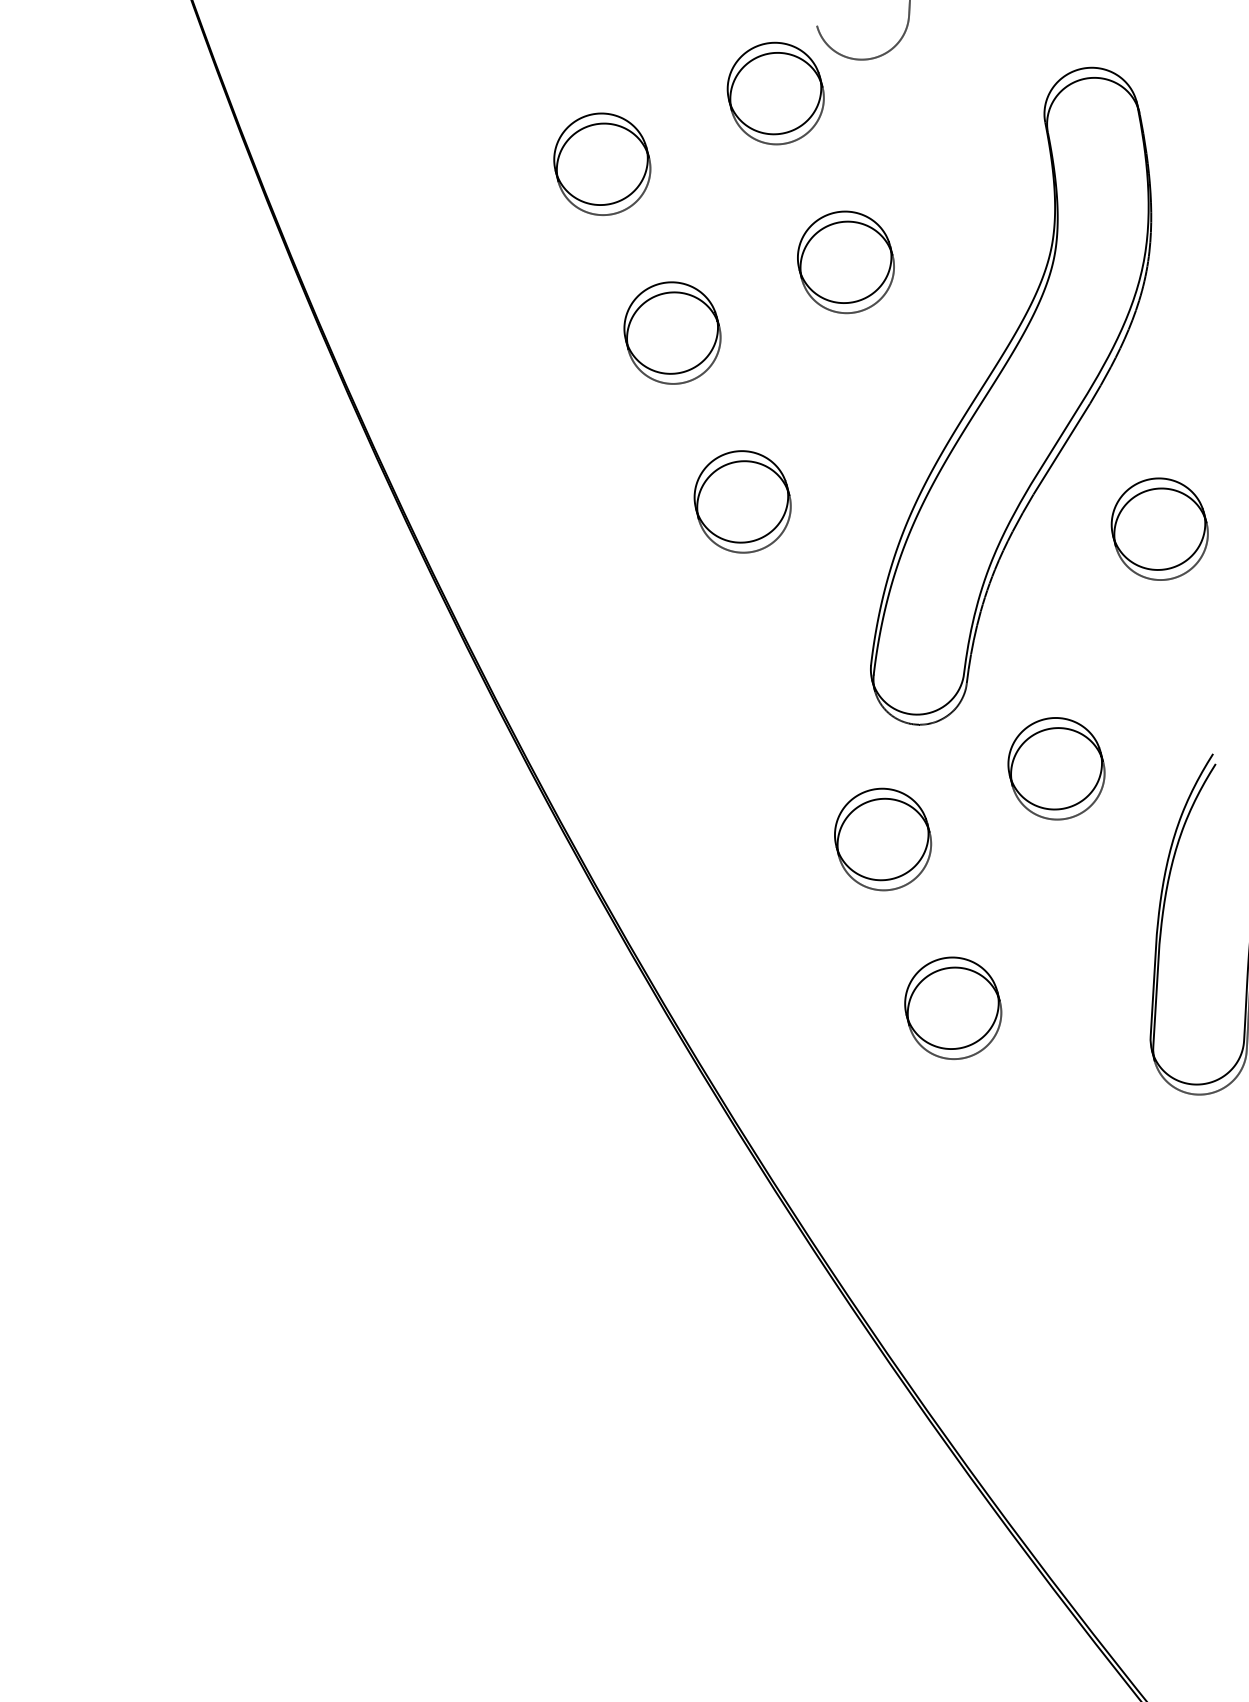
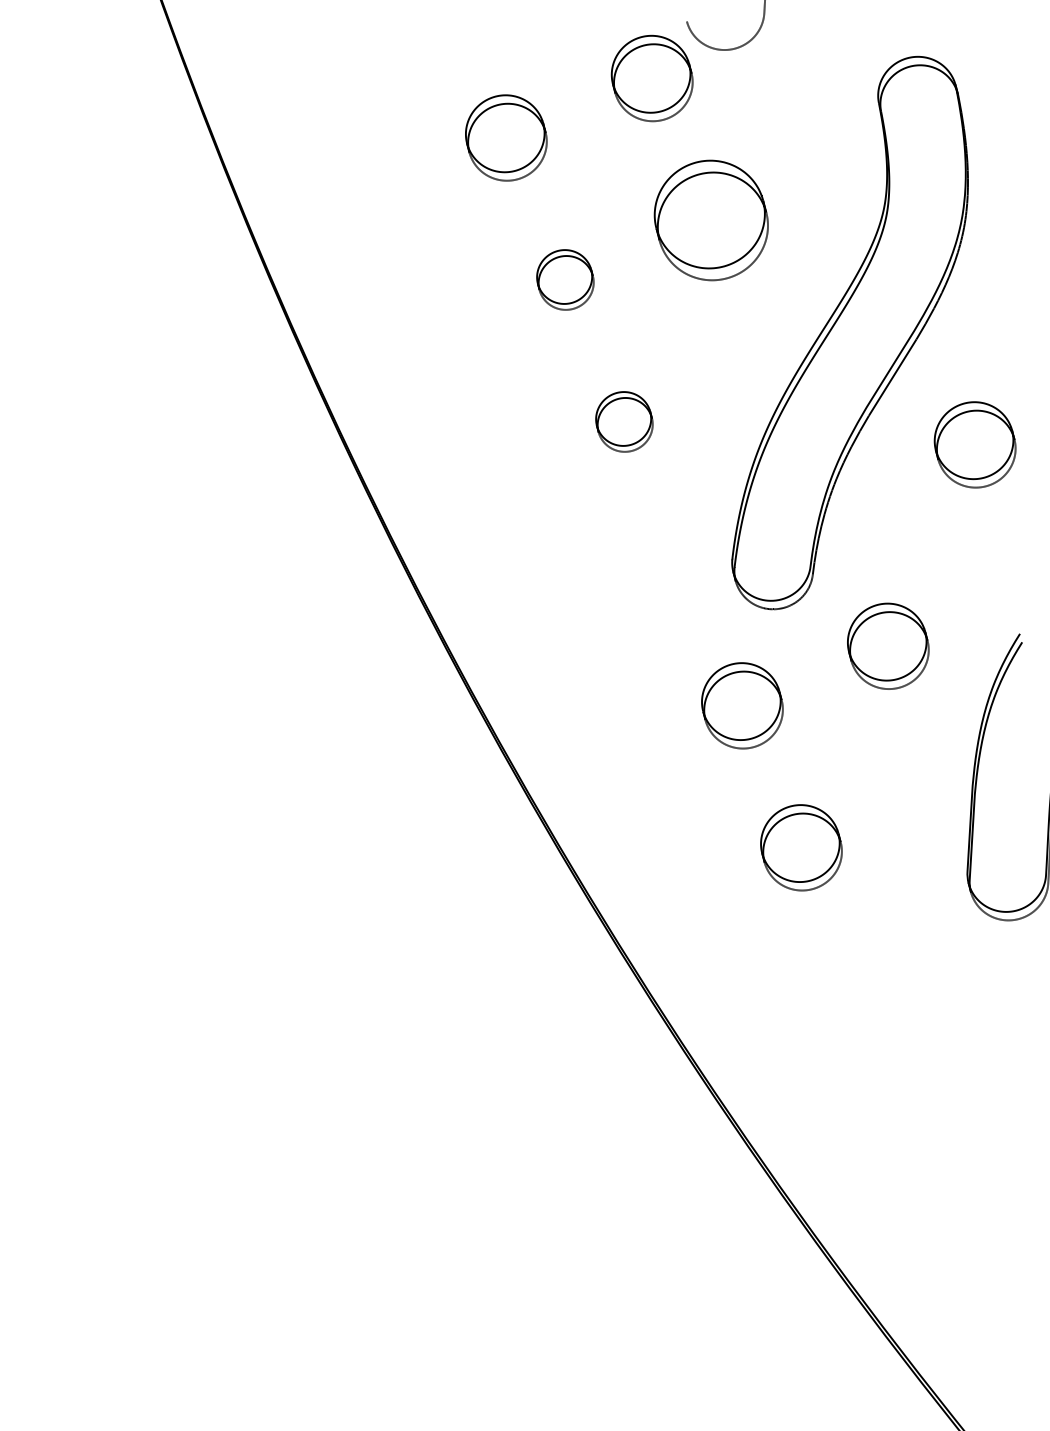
part: (845, 262) -> (710, 220), size x1.4
part: (672, 332) -> (565, 279), size x0.7
part: (742, 501) -> (624, 421), size x0.7

